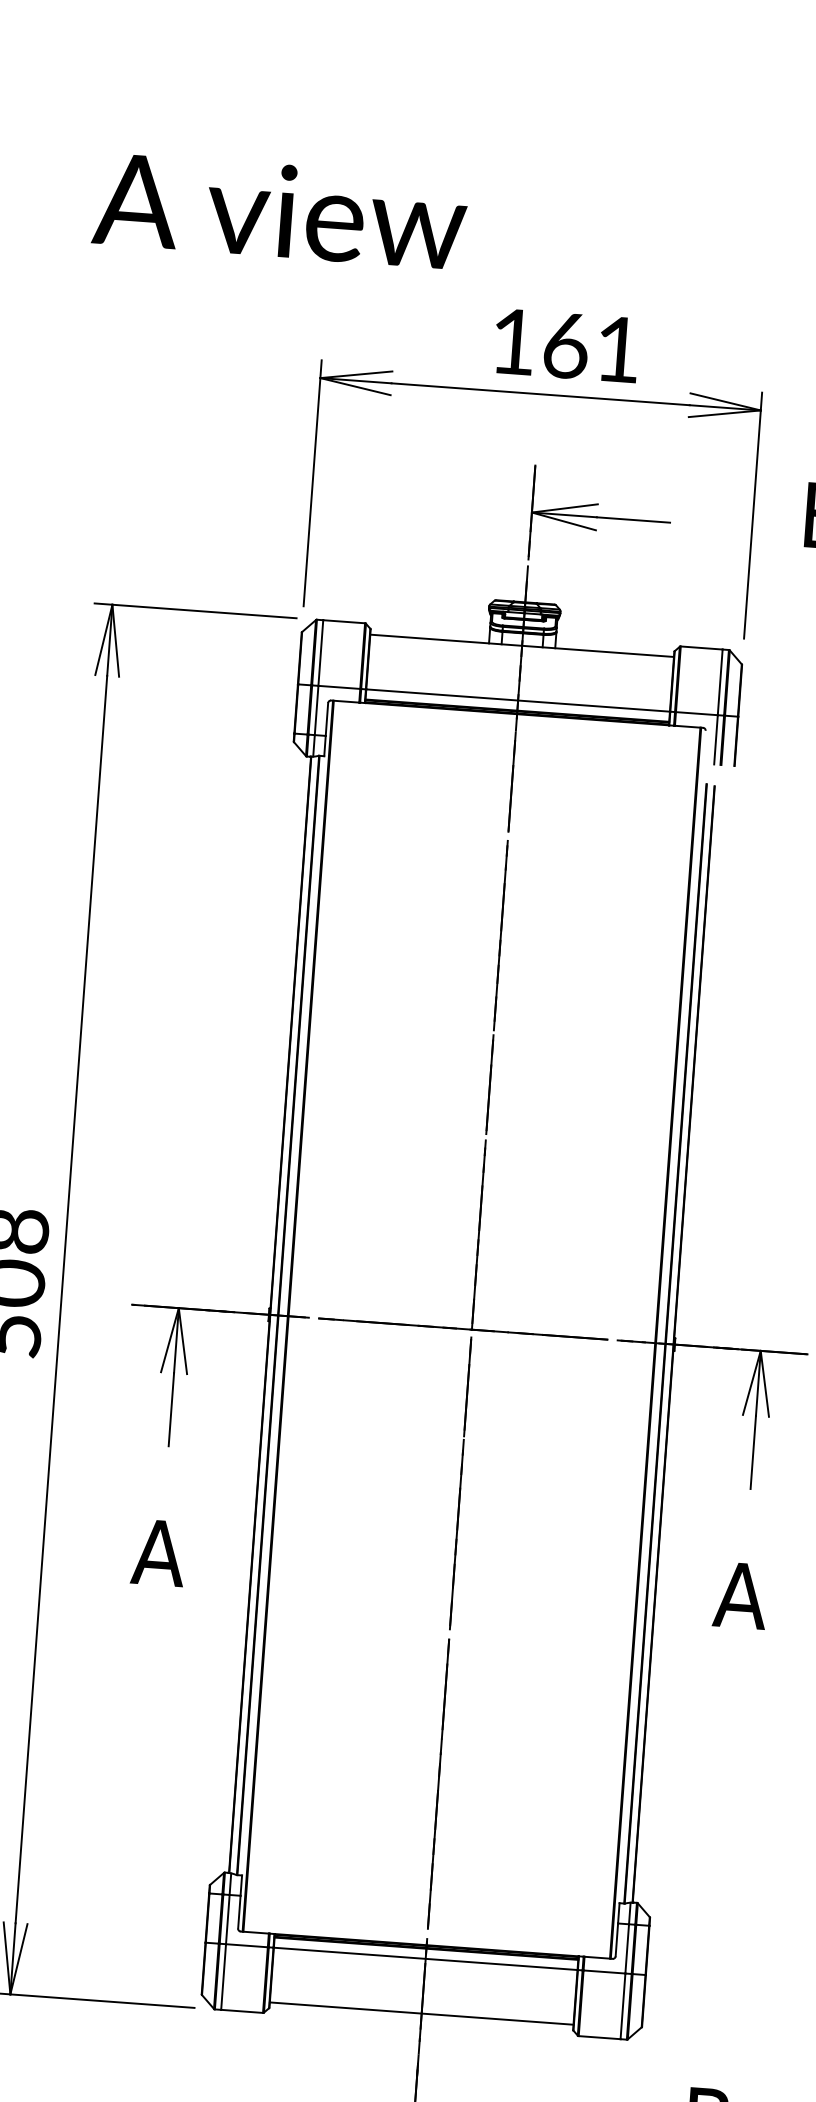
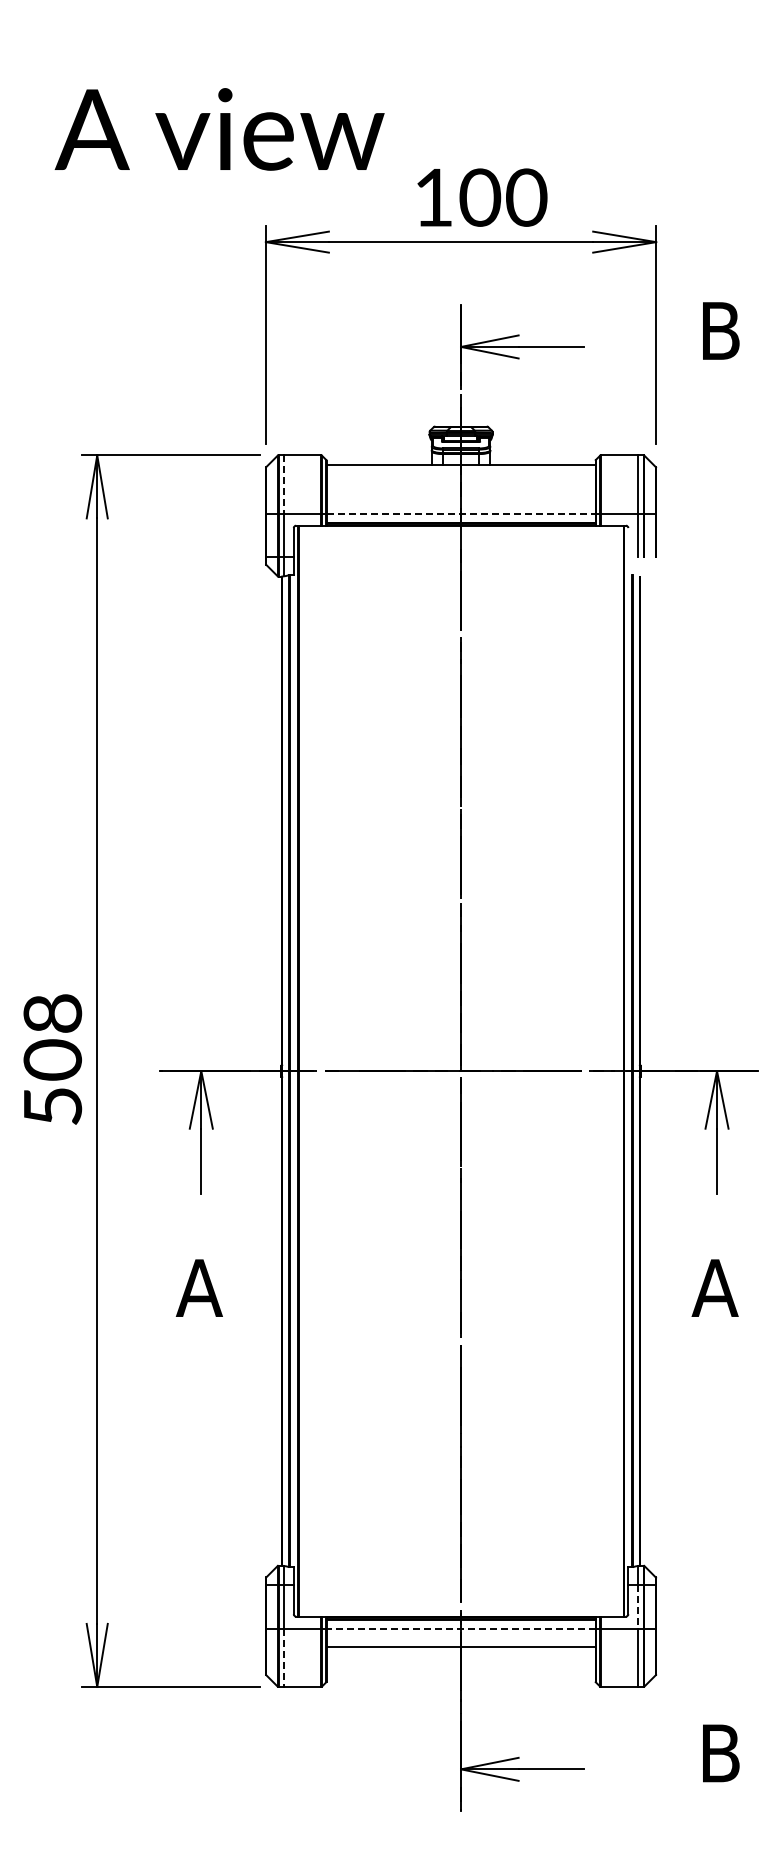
text: (280, 211) -> (219, 129), moved
text: (592, 347) -> (503, 197), 161 -> 100
line: (321, 653) -> (284, 484), solid -> dashed
line: (518, 700) -> (461, 513), solid -> dashed
line: (627, 1948) -> (638, 1606), solid -> dashed
line: (426, 1958) -> (461, 1628), solid -> dashed
line: (224, 1977) -> (284, 1658), solid -> dashed
line: (421, 2013) -> (460, 1647), moved

